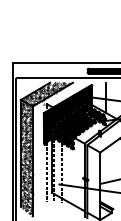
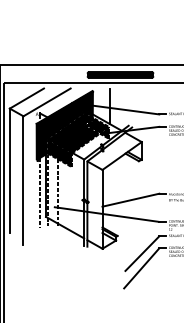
hatch: (45, 148) -> (38, 165), removed

